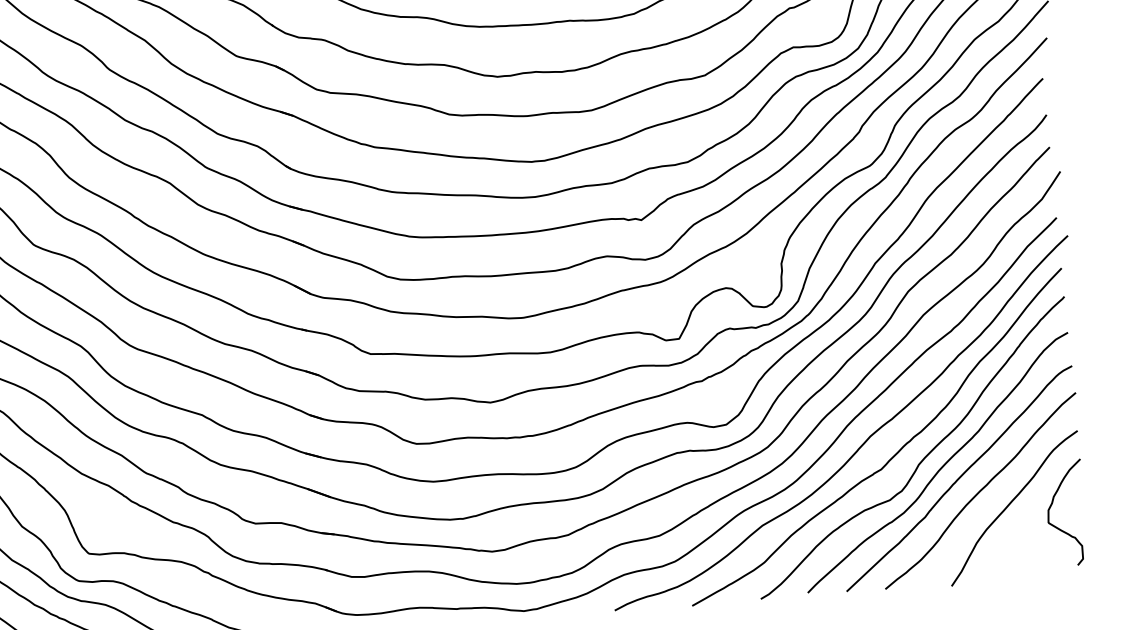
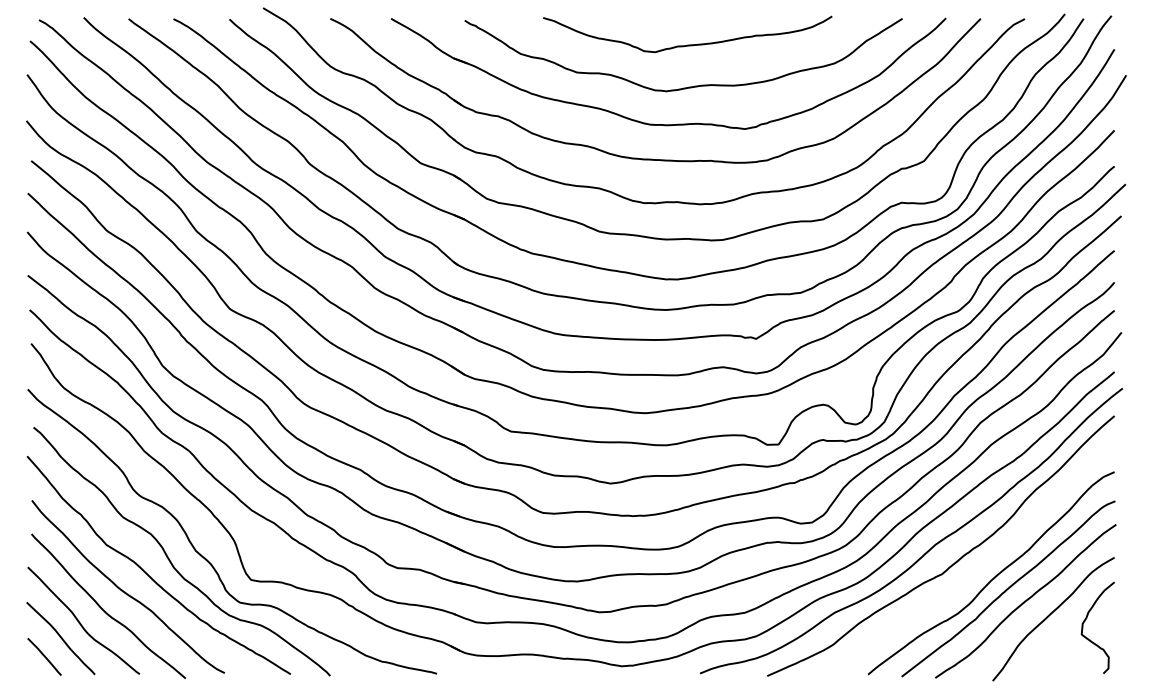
curve: (923, 457) -> (979, 567), removed

